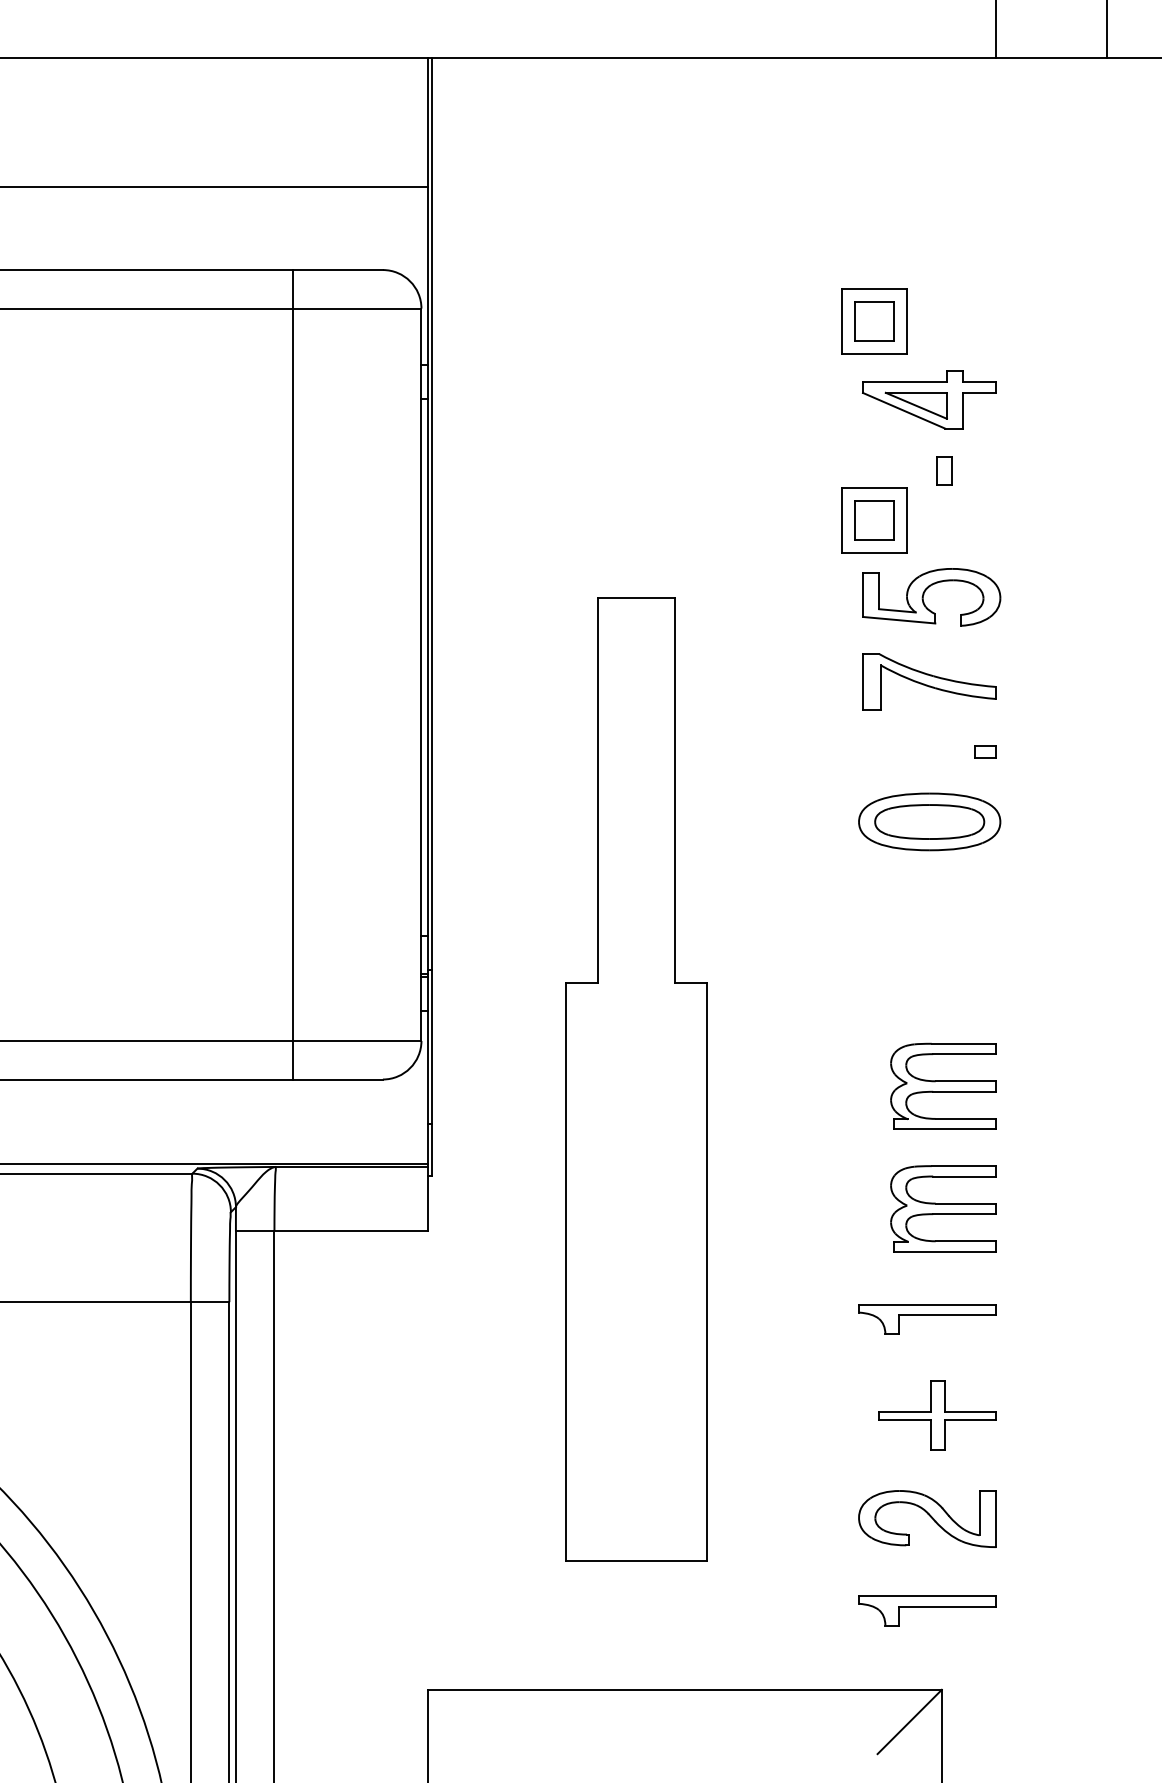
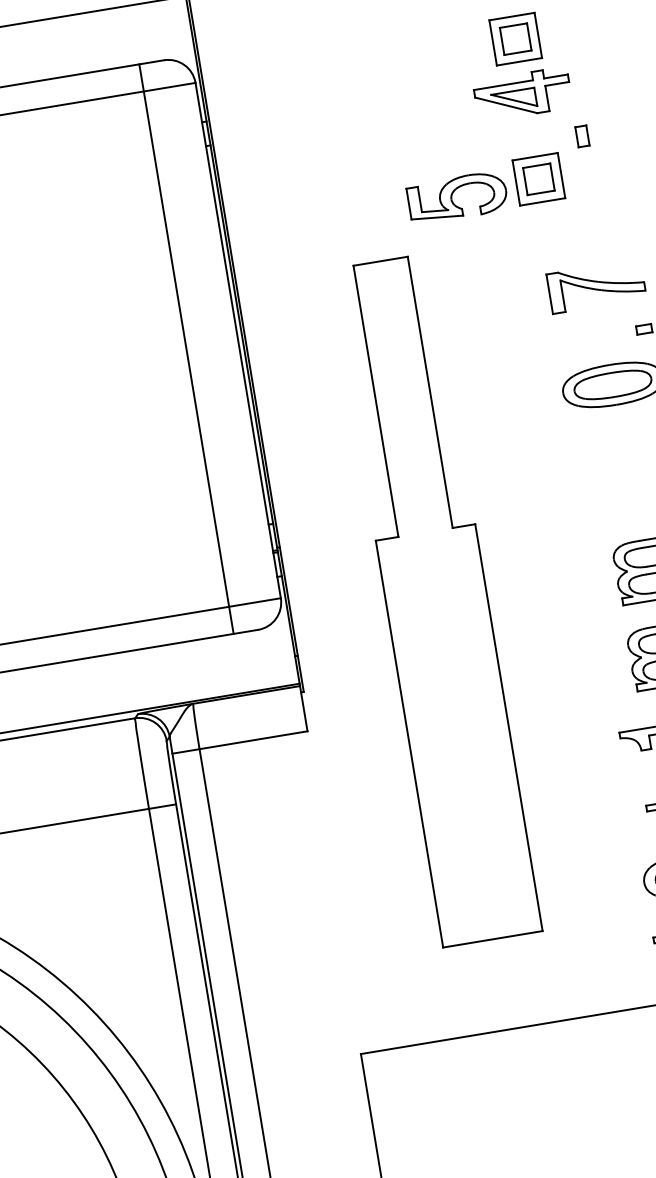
part: (929, 399) -> (522, 94), moved
part: (924, 594) -> (452, 196), moved
line: (292, 674) -> (186, 348), moved

